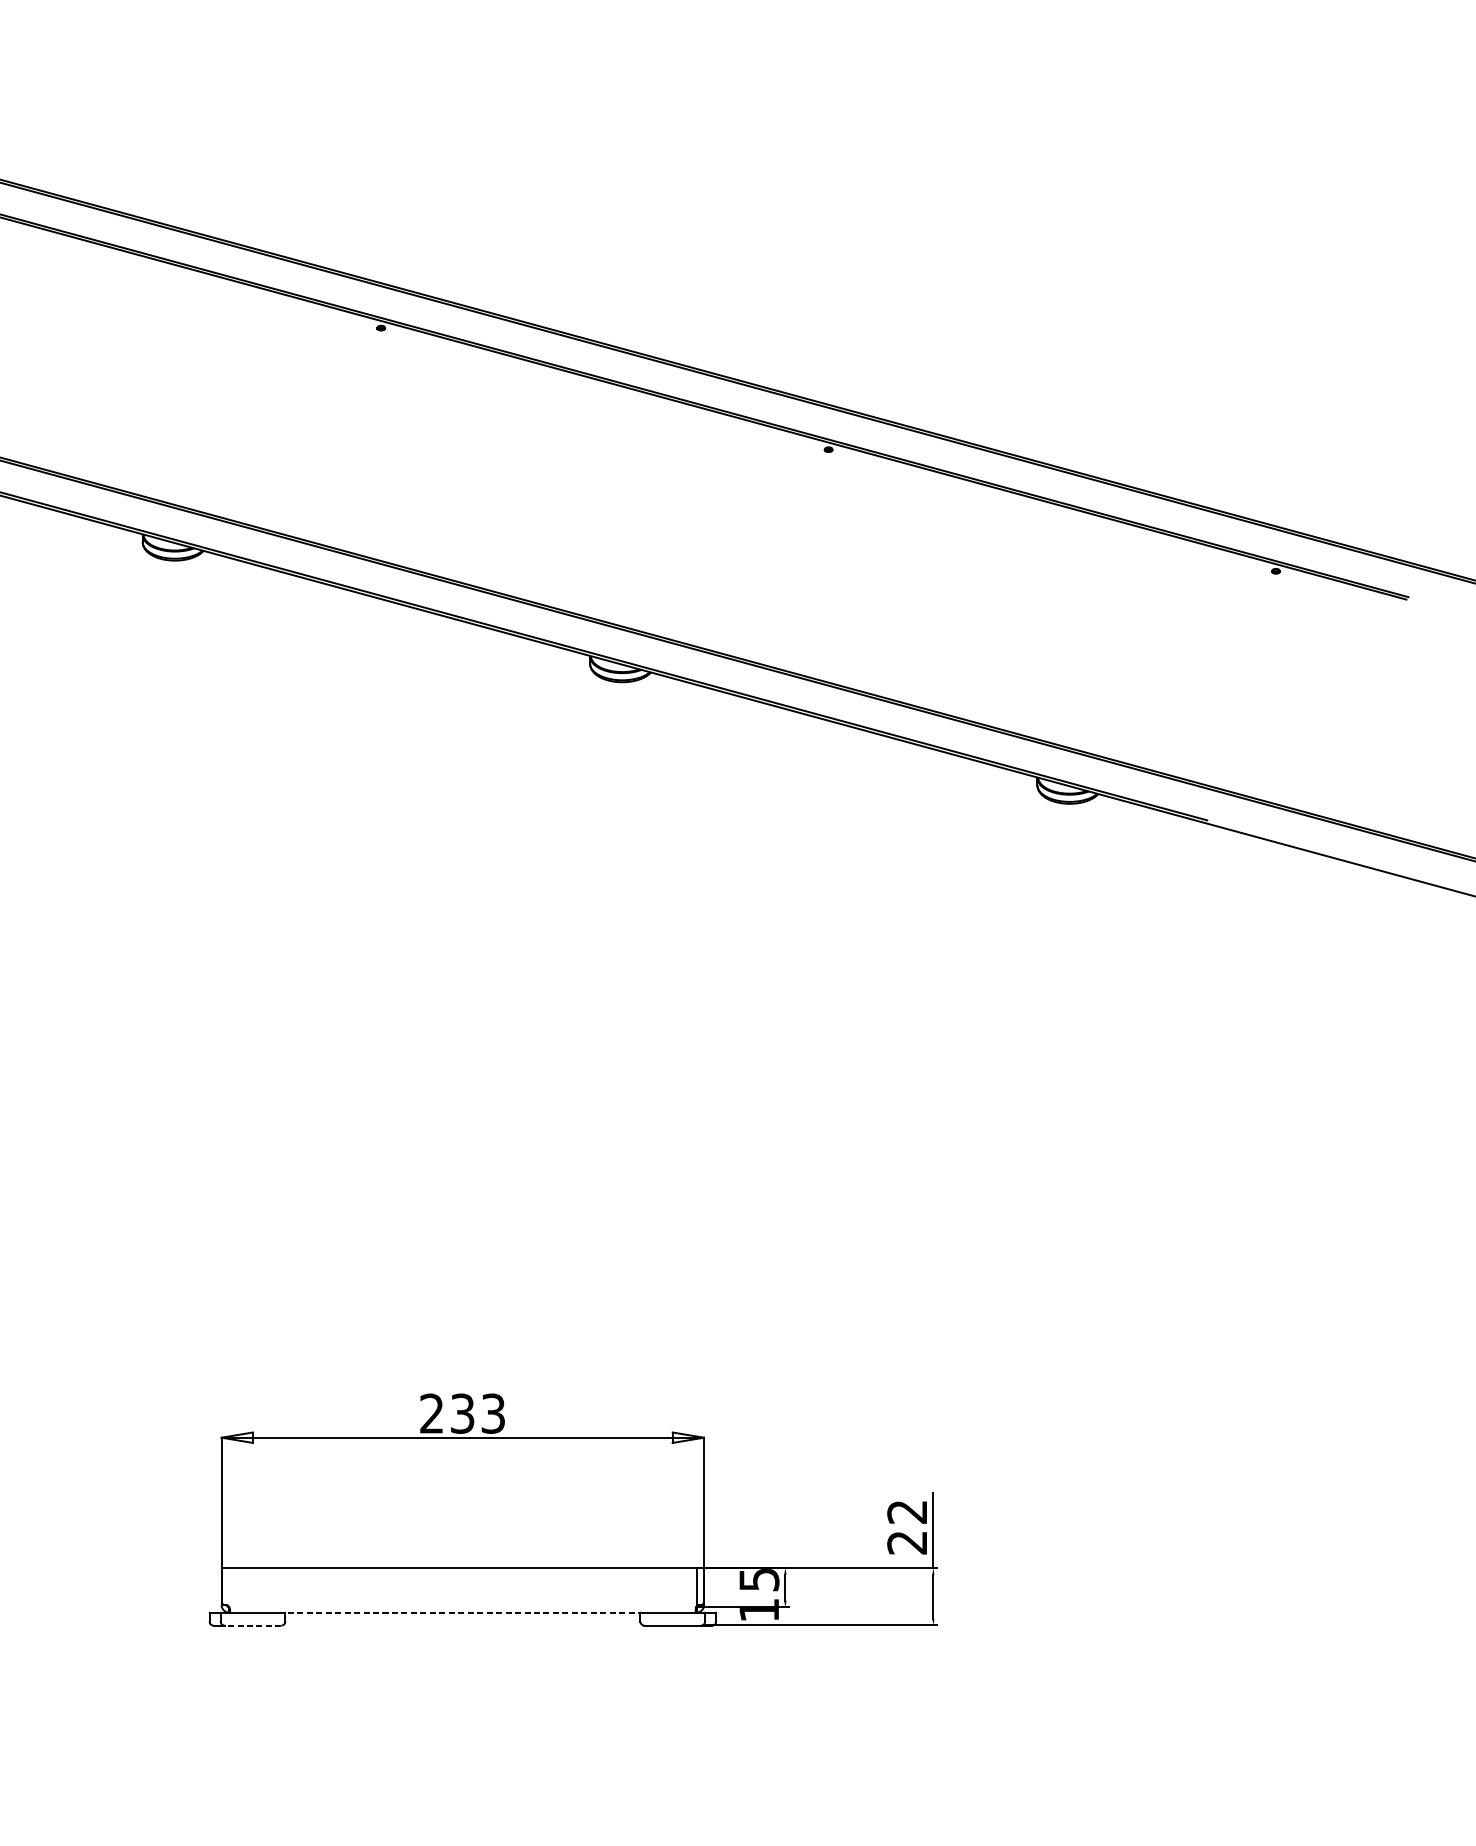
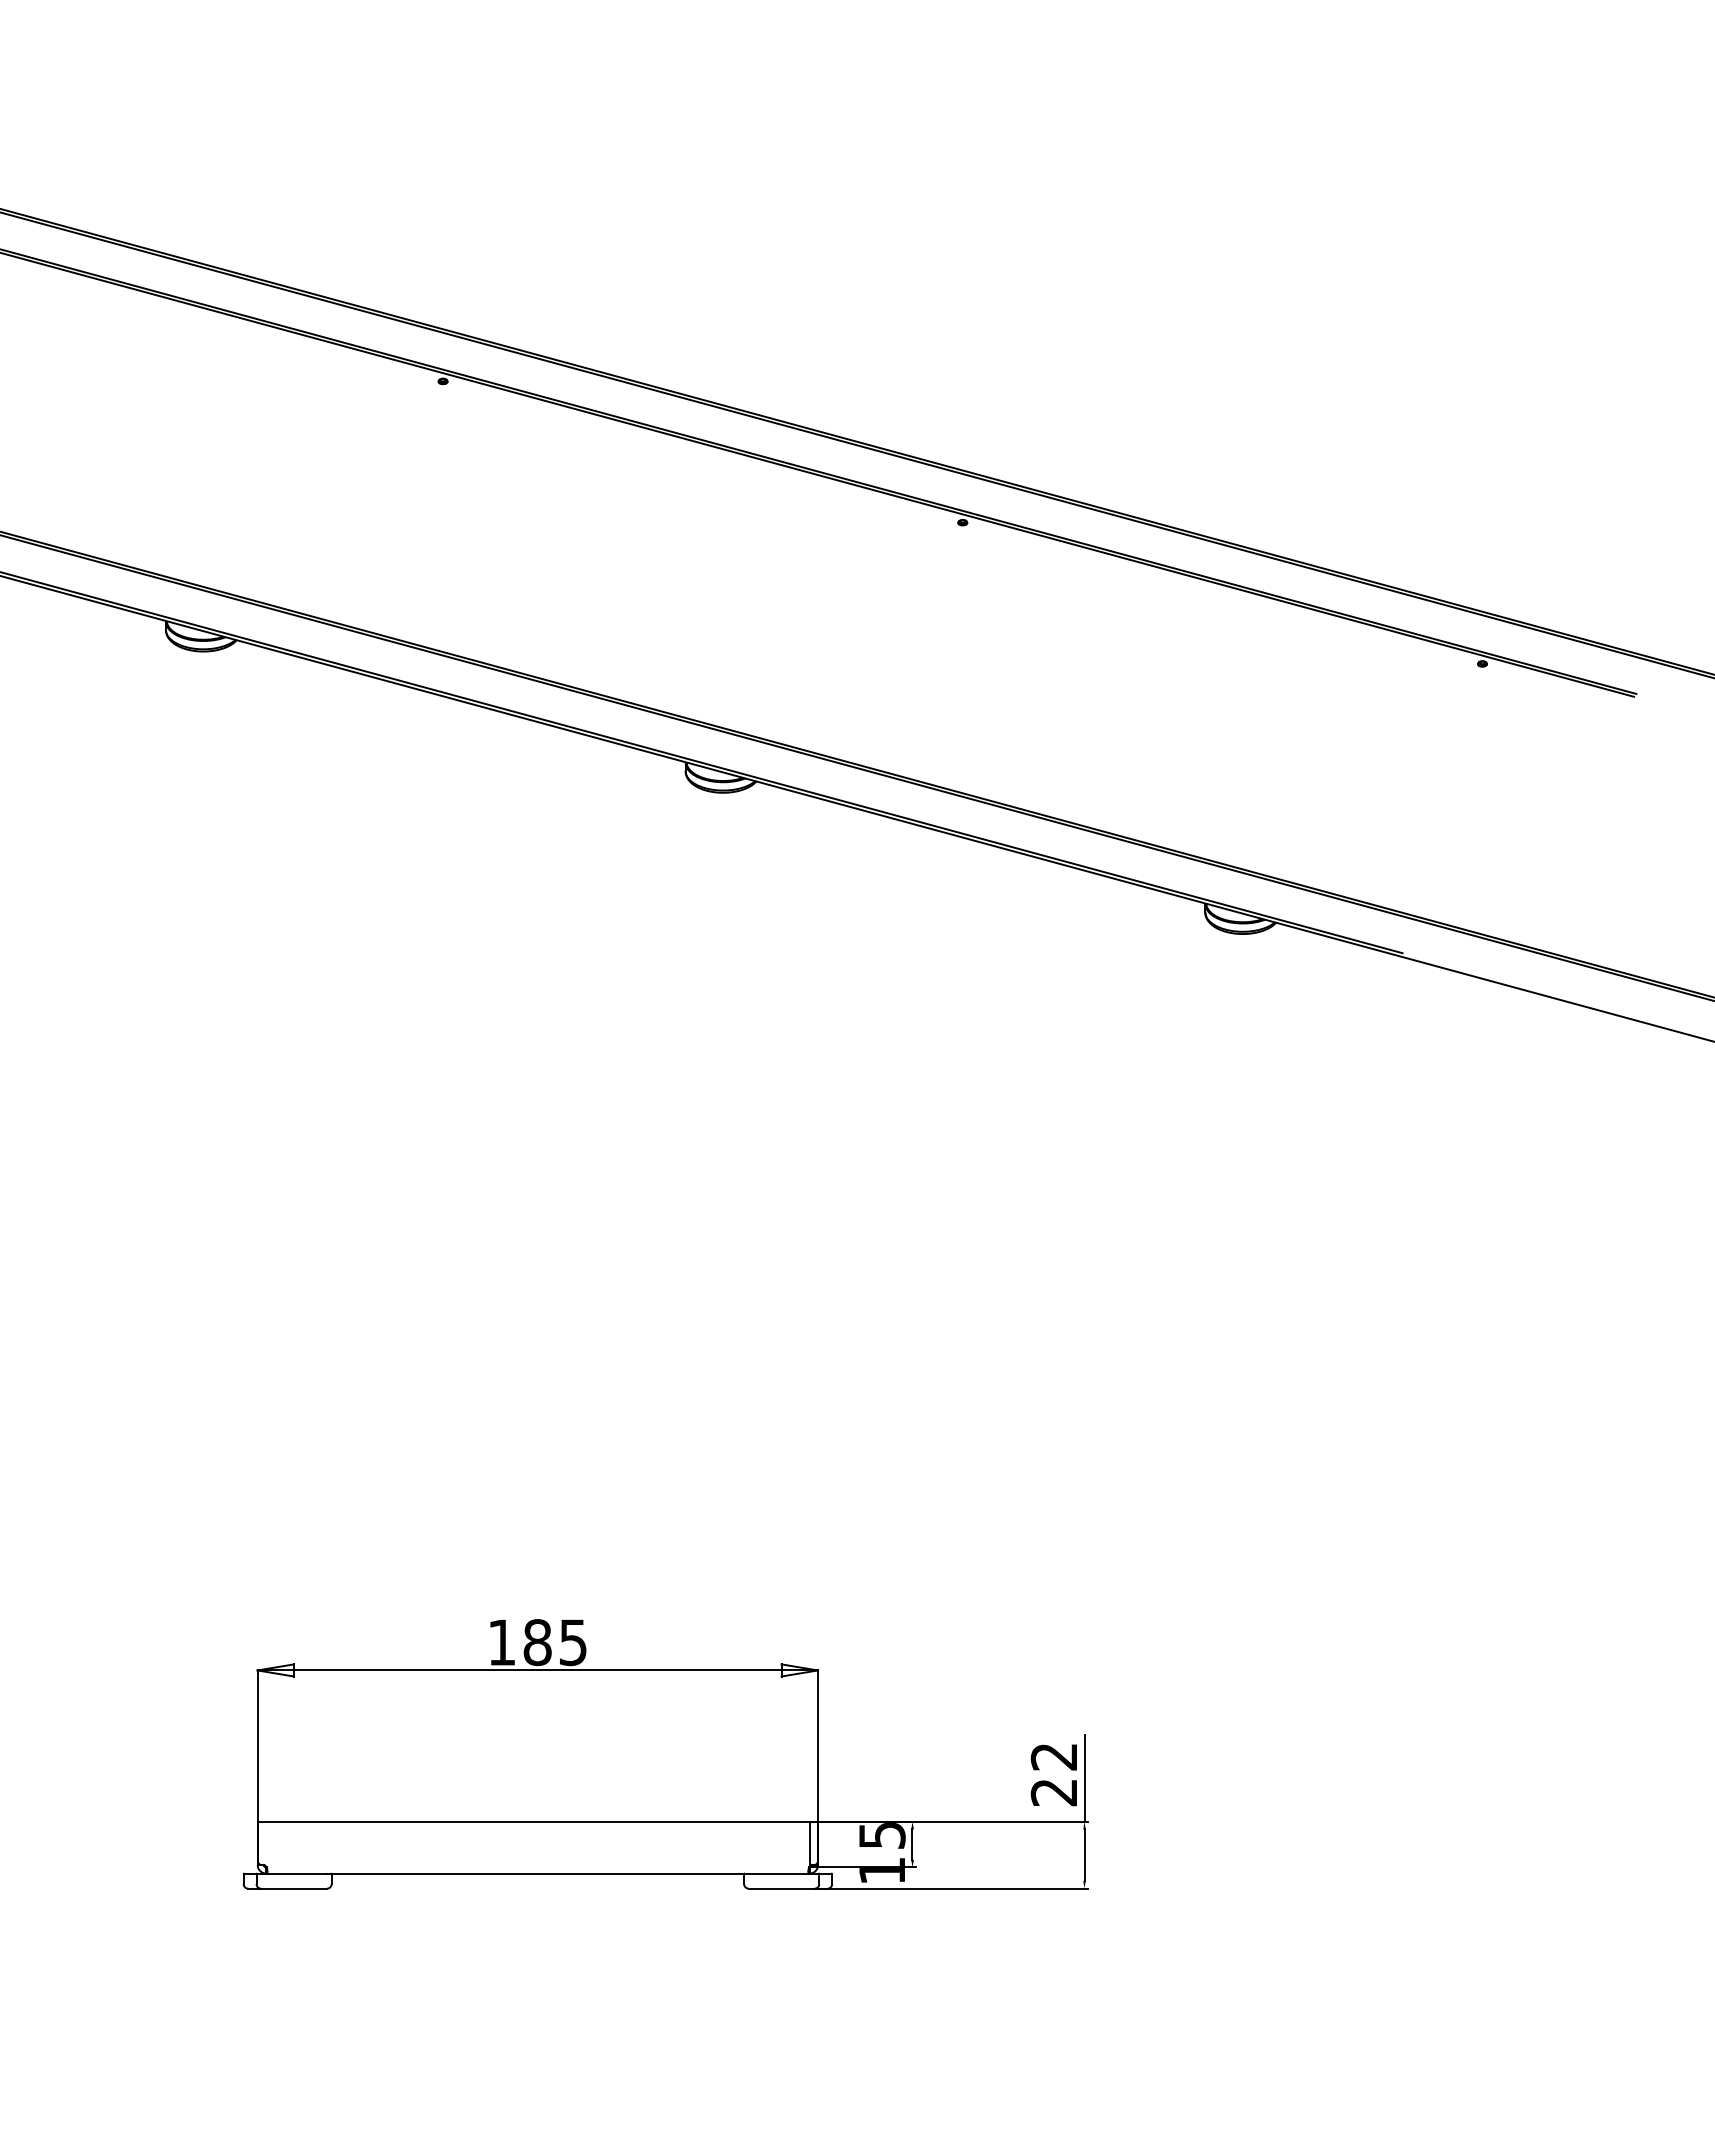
text: (462, 1413) -> (537, 1642), 233 -> 185
line: (462, 1612) -> (537, 1873), dashed -> solid
line: (252, 1625) -> (293, 1888), dashed -> solid

